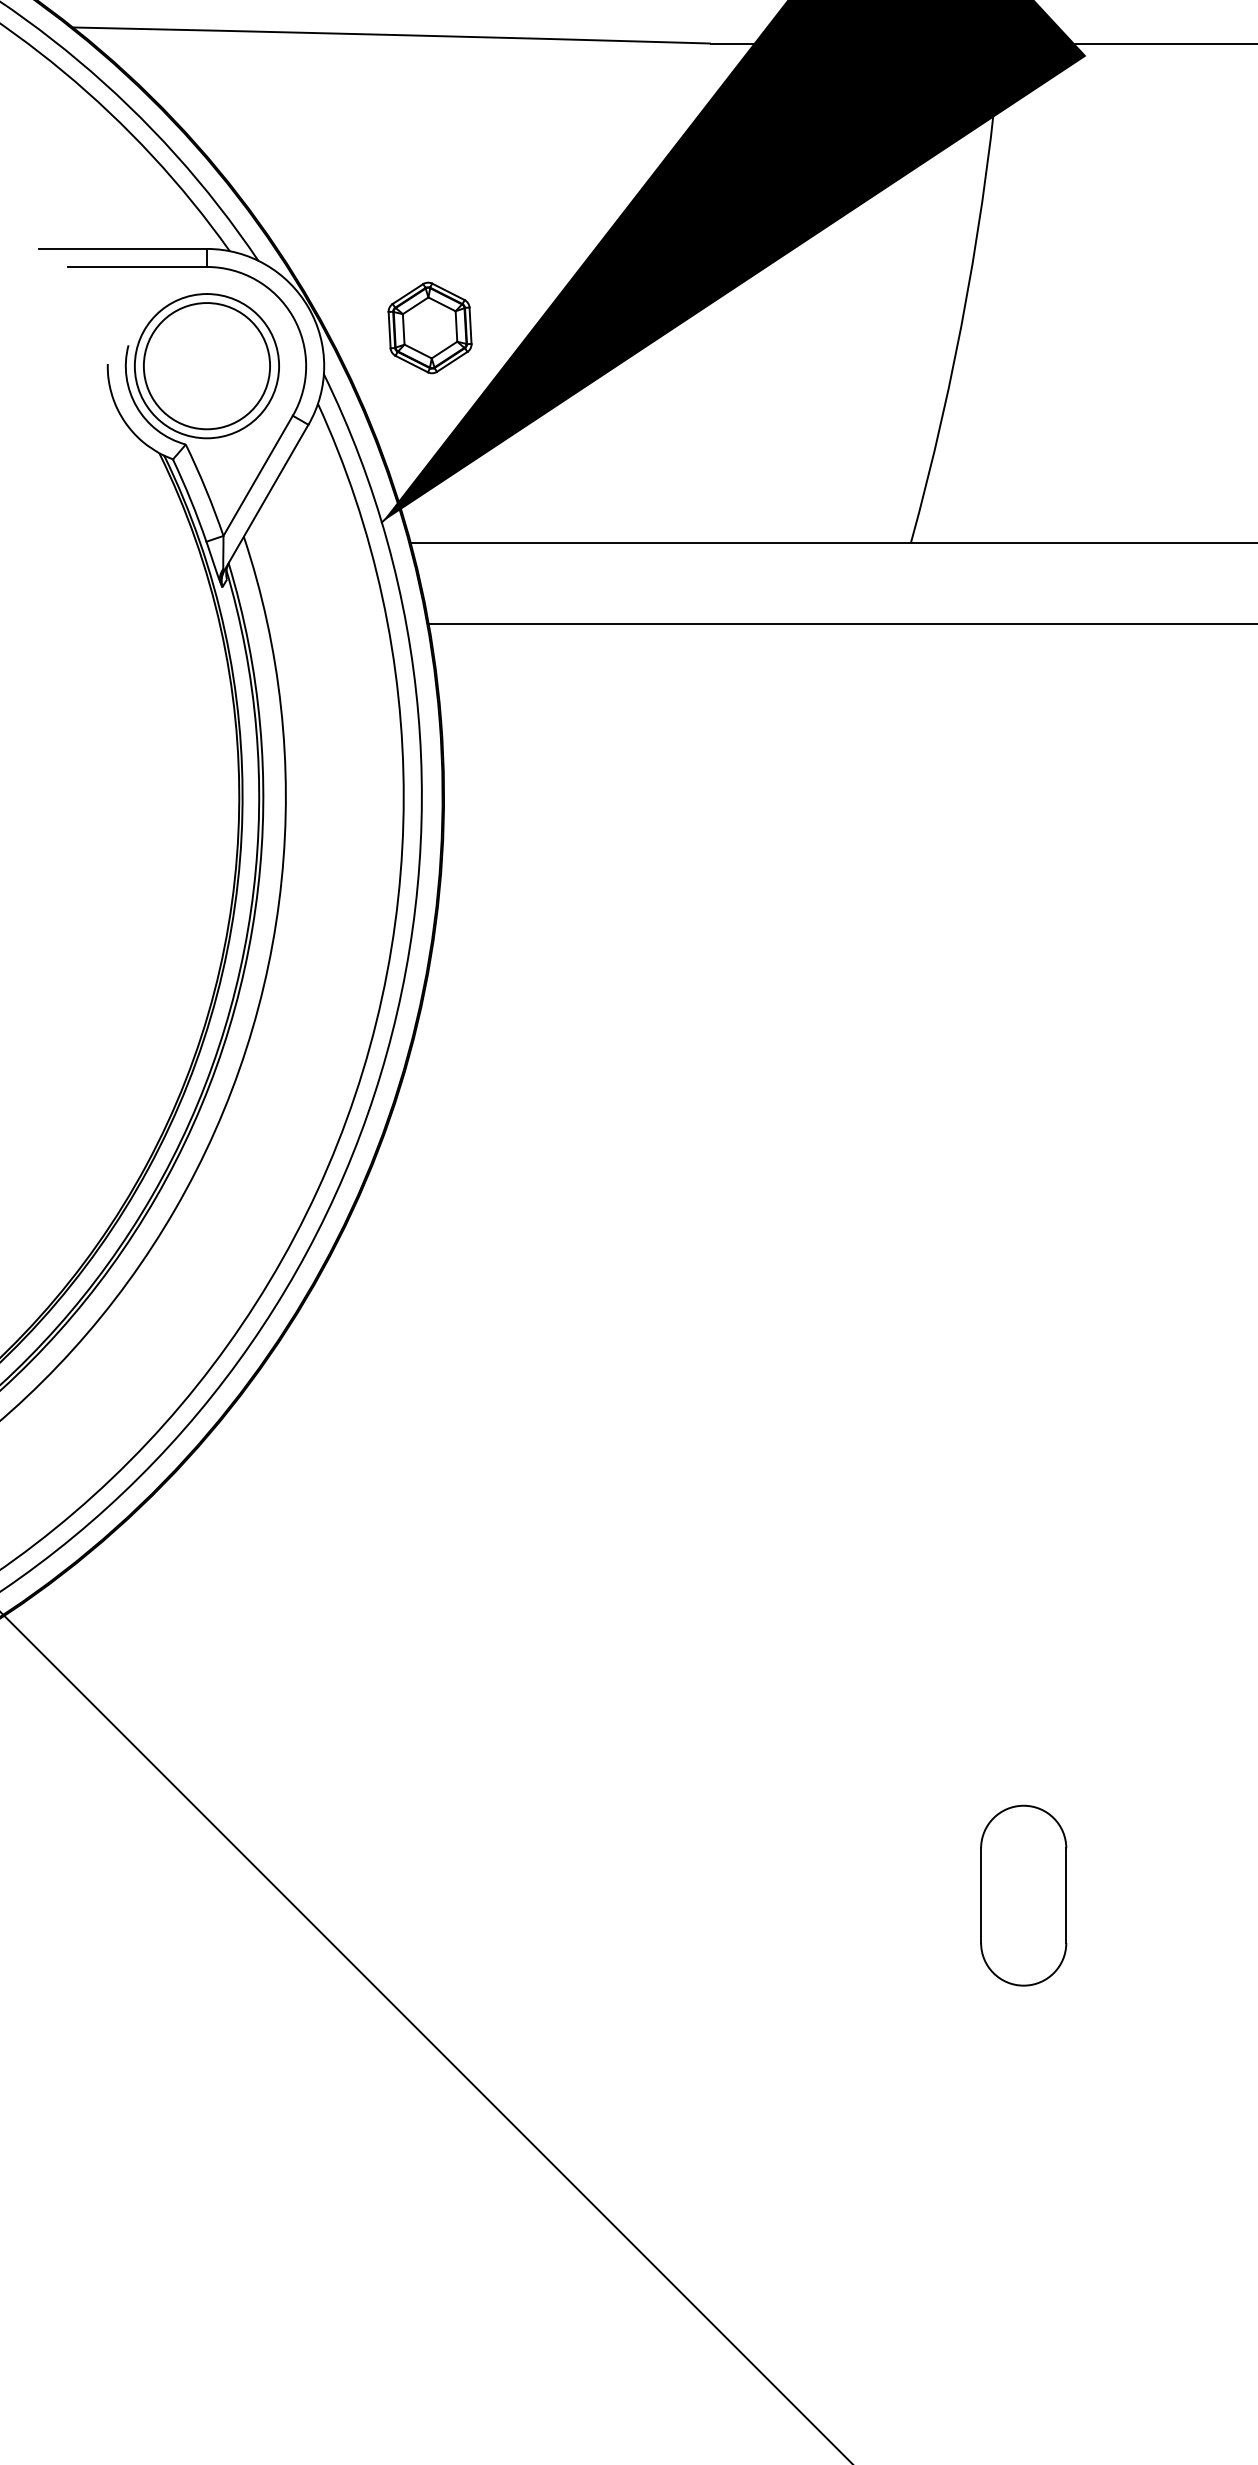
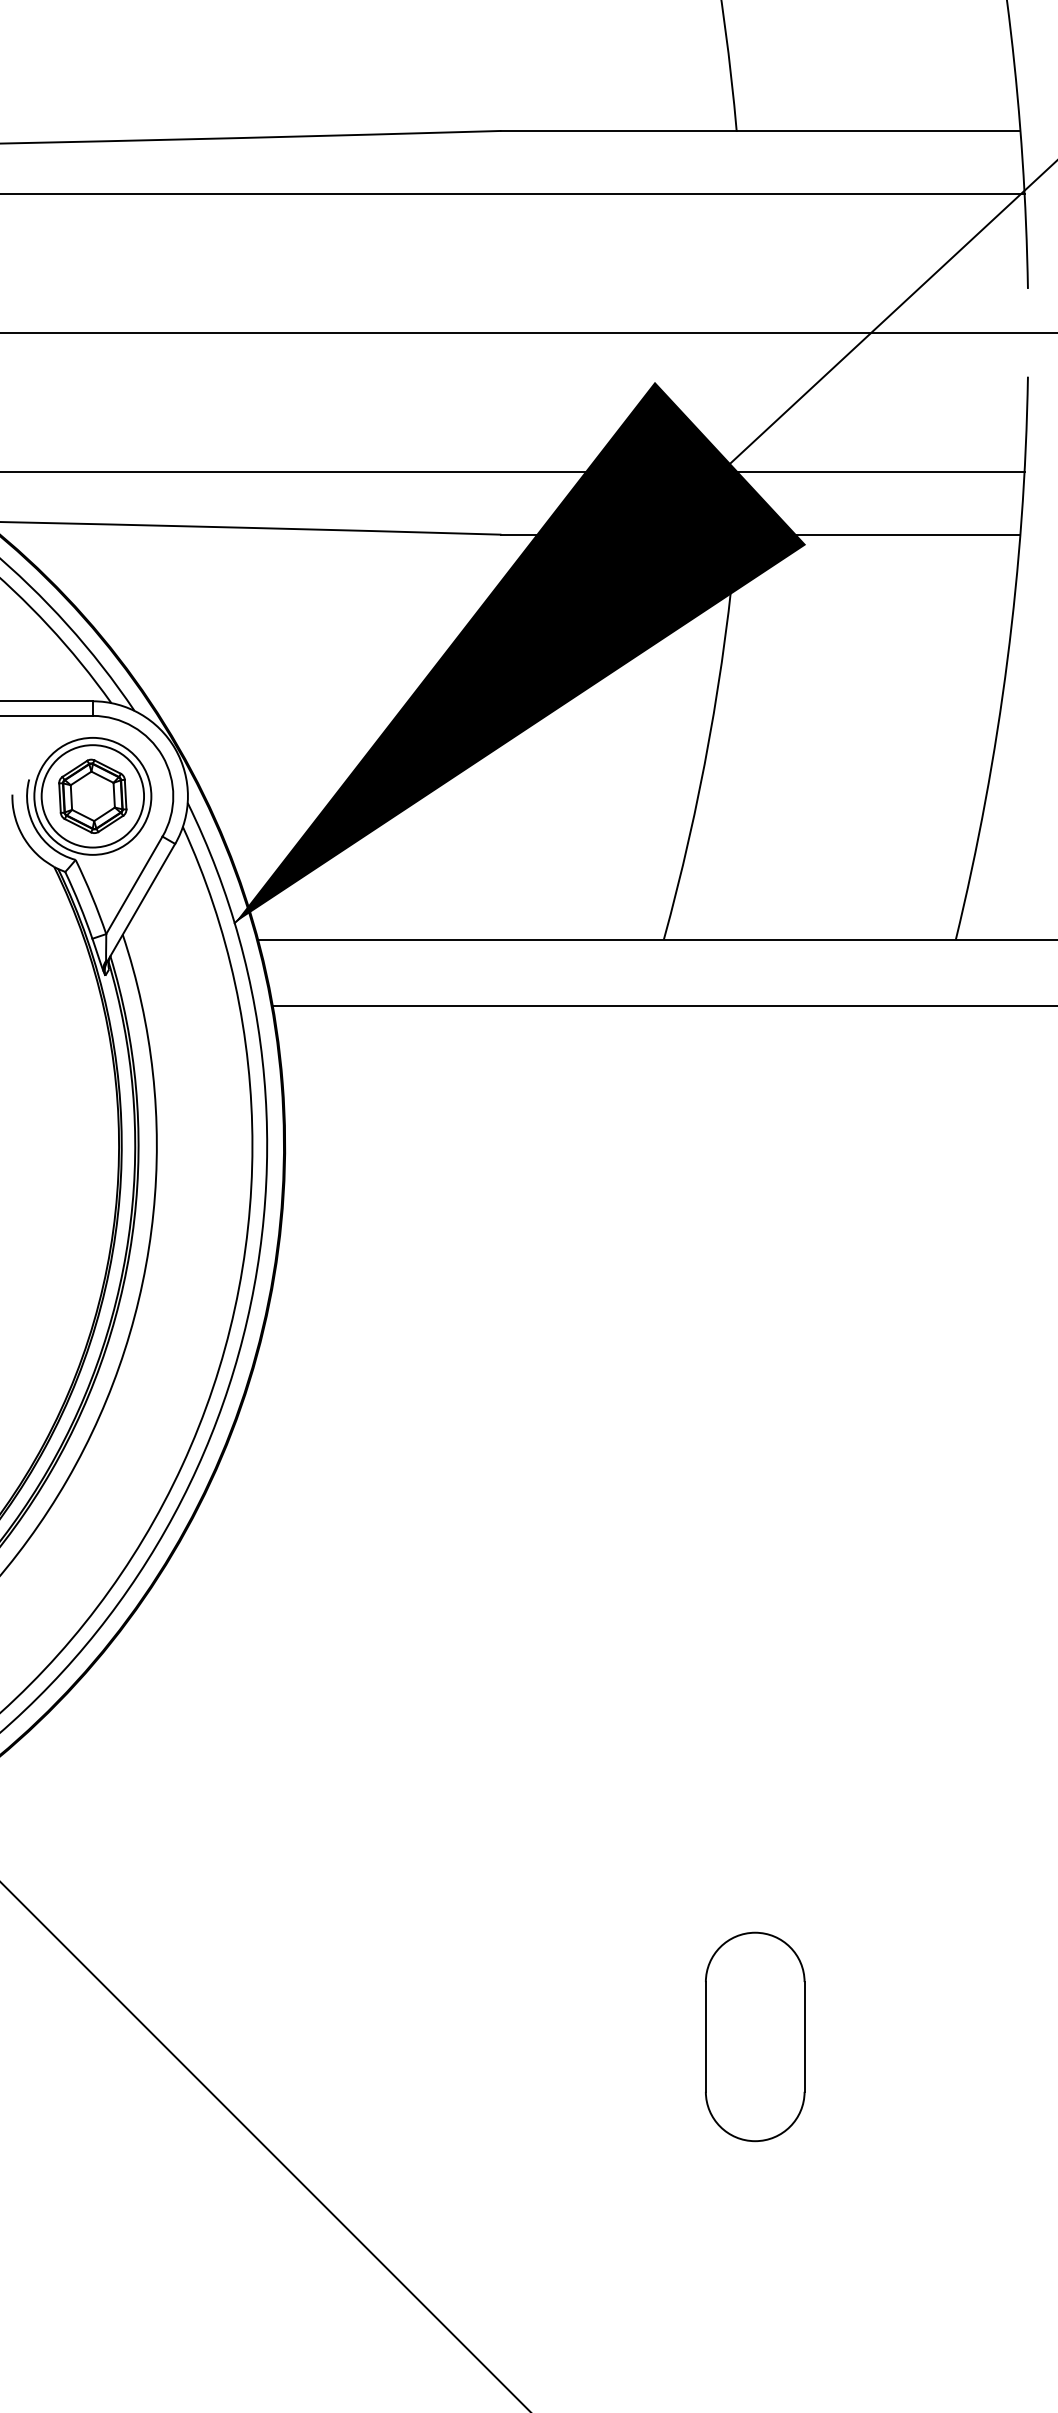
part: (429, 326) -> (92, 795), moved
part: (1023, 1895) -> (755, 2036), size x1.43

